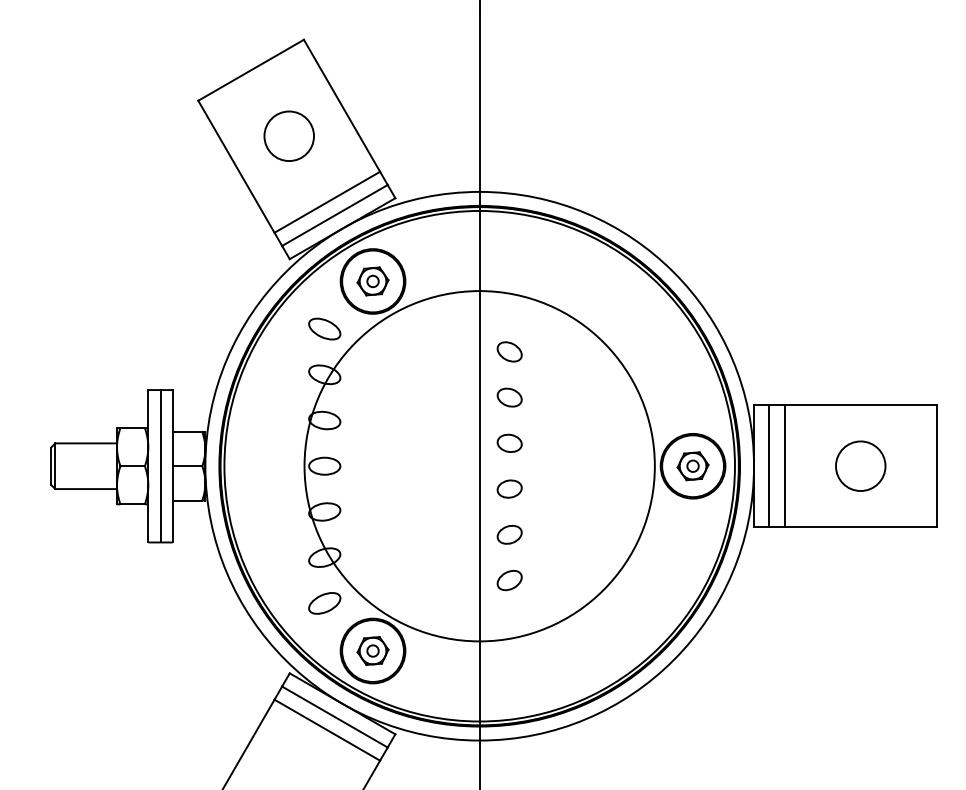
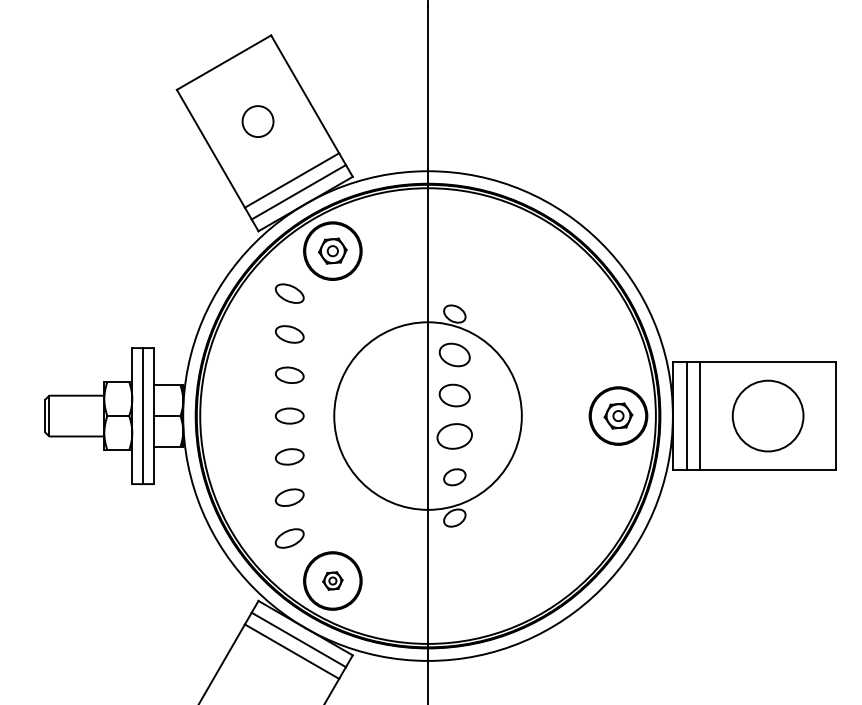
circle: (288, 136) -> (257, 121), size x0.7
part: (509, 397) -> (454, 354), size x1.4
part: (509, 443) -> (454, 395), size x1.4
circle: (479, 465) -> (427, 415), size x0.6
circle: (861, 465) -> (768, 415), size x1.6
part: (509, 489) -> (454, 436), size x1.6
part: (372, 650) -> (332, 580), size x0.7

